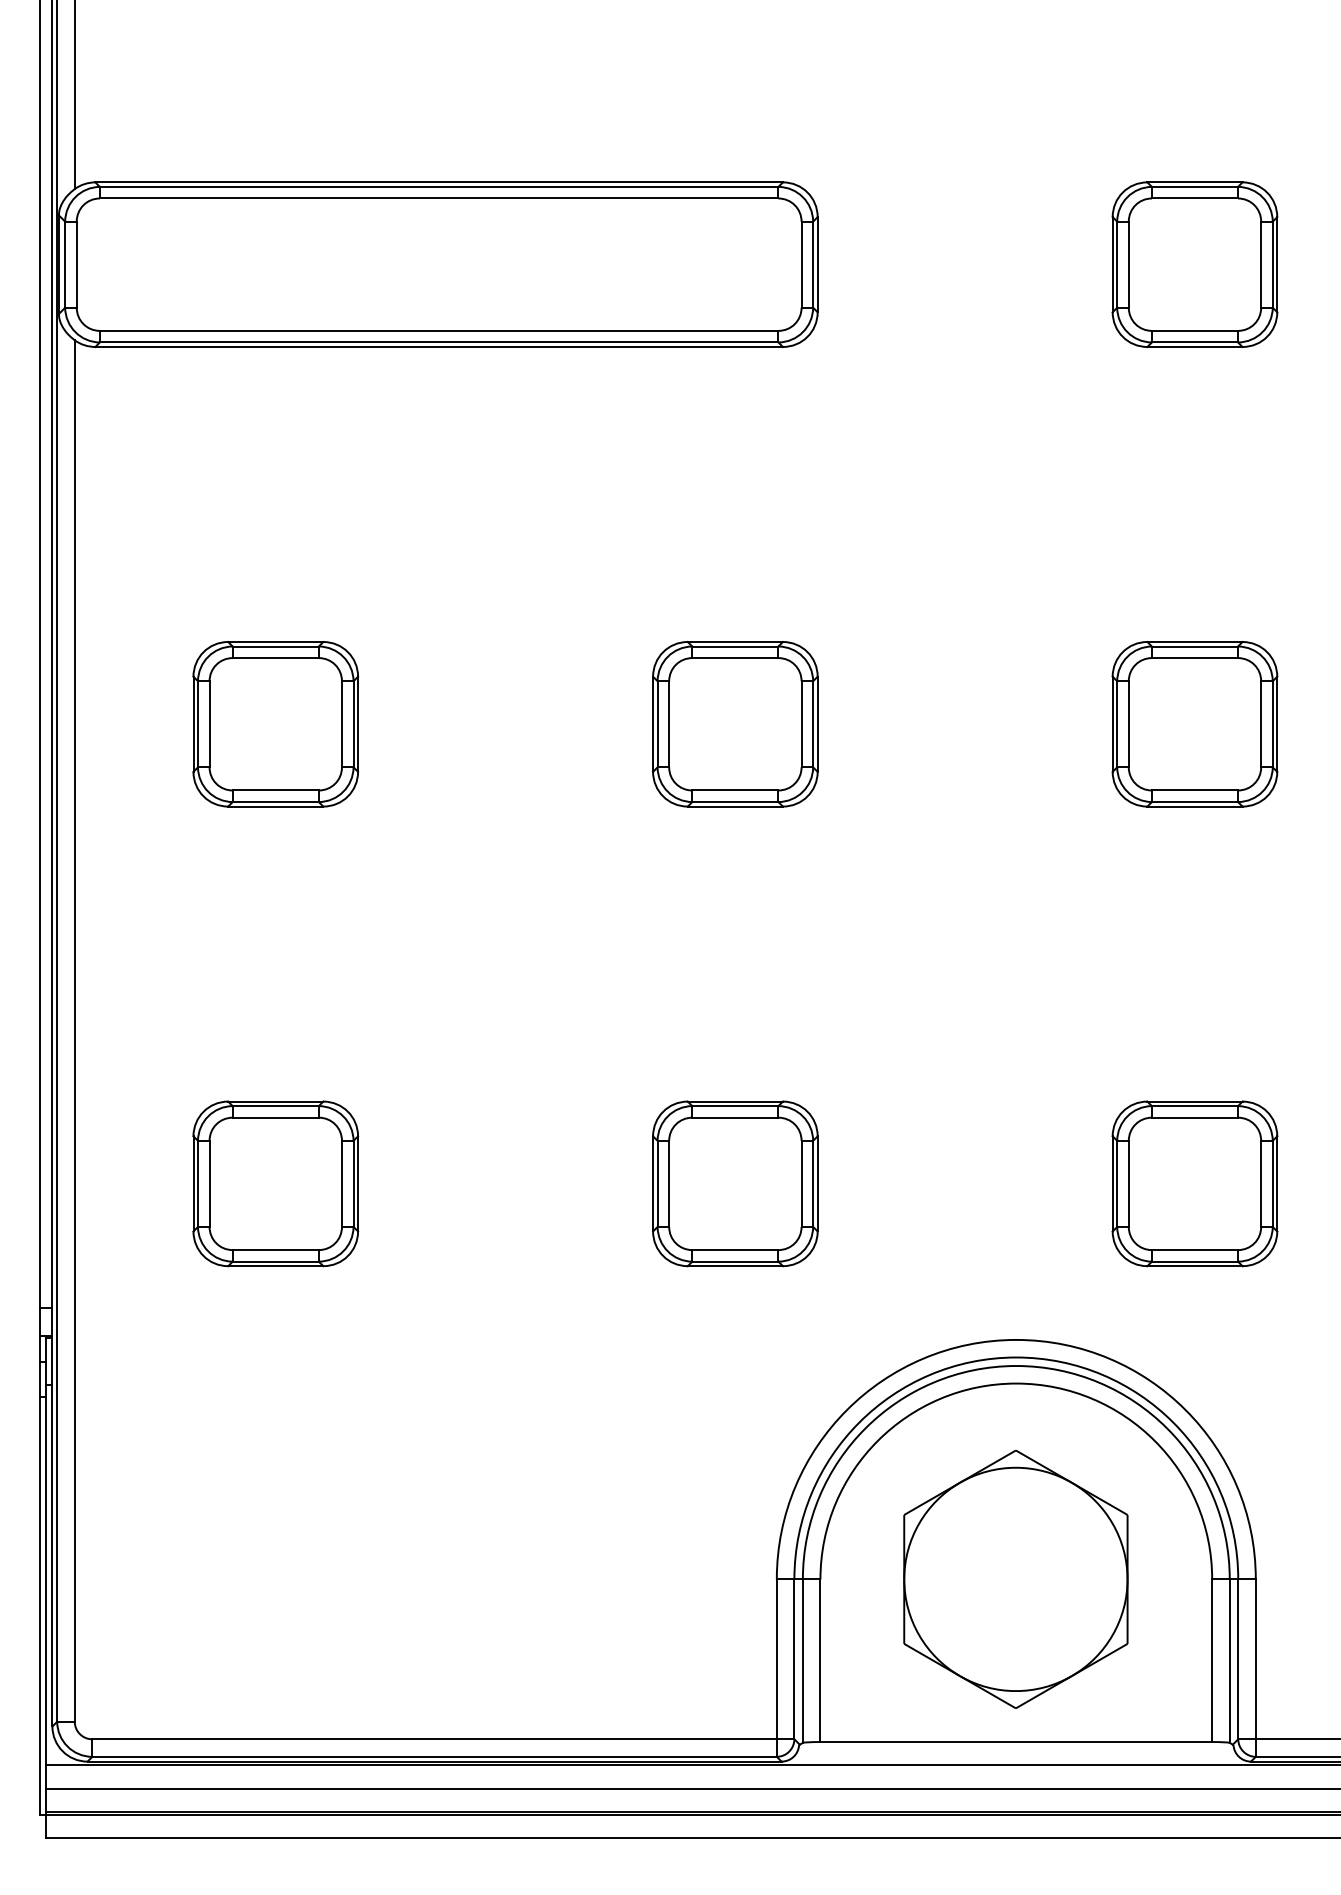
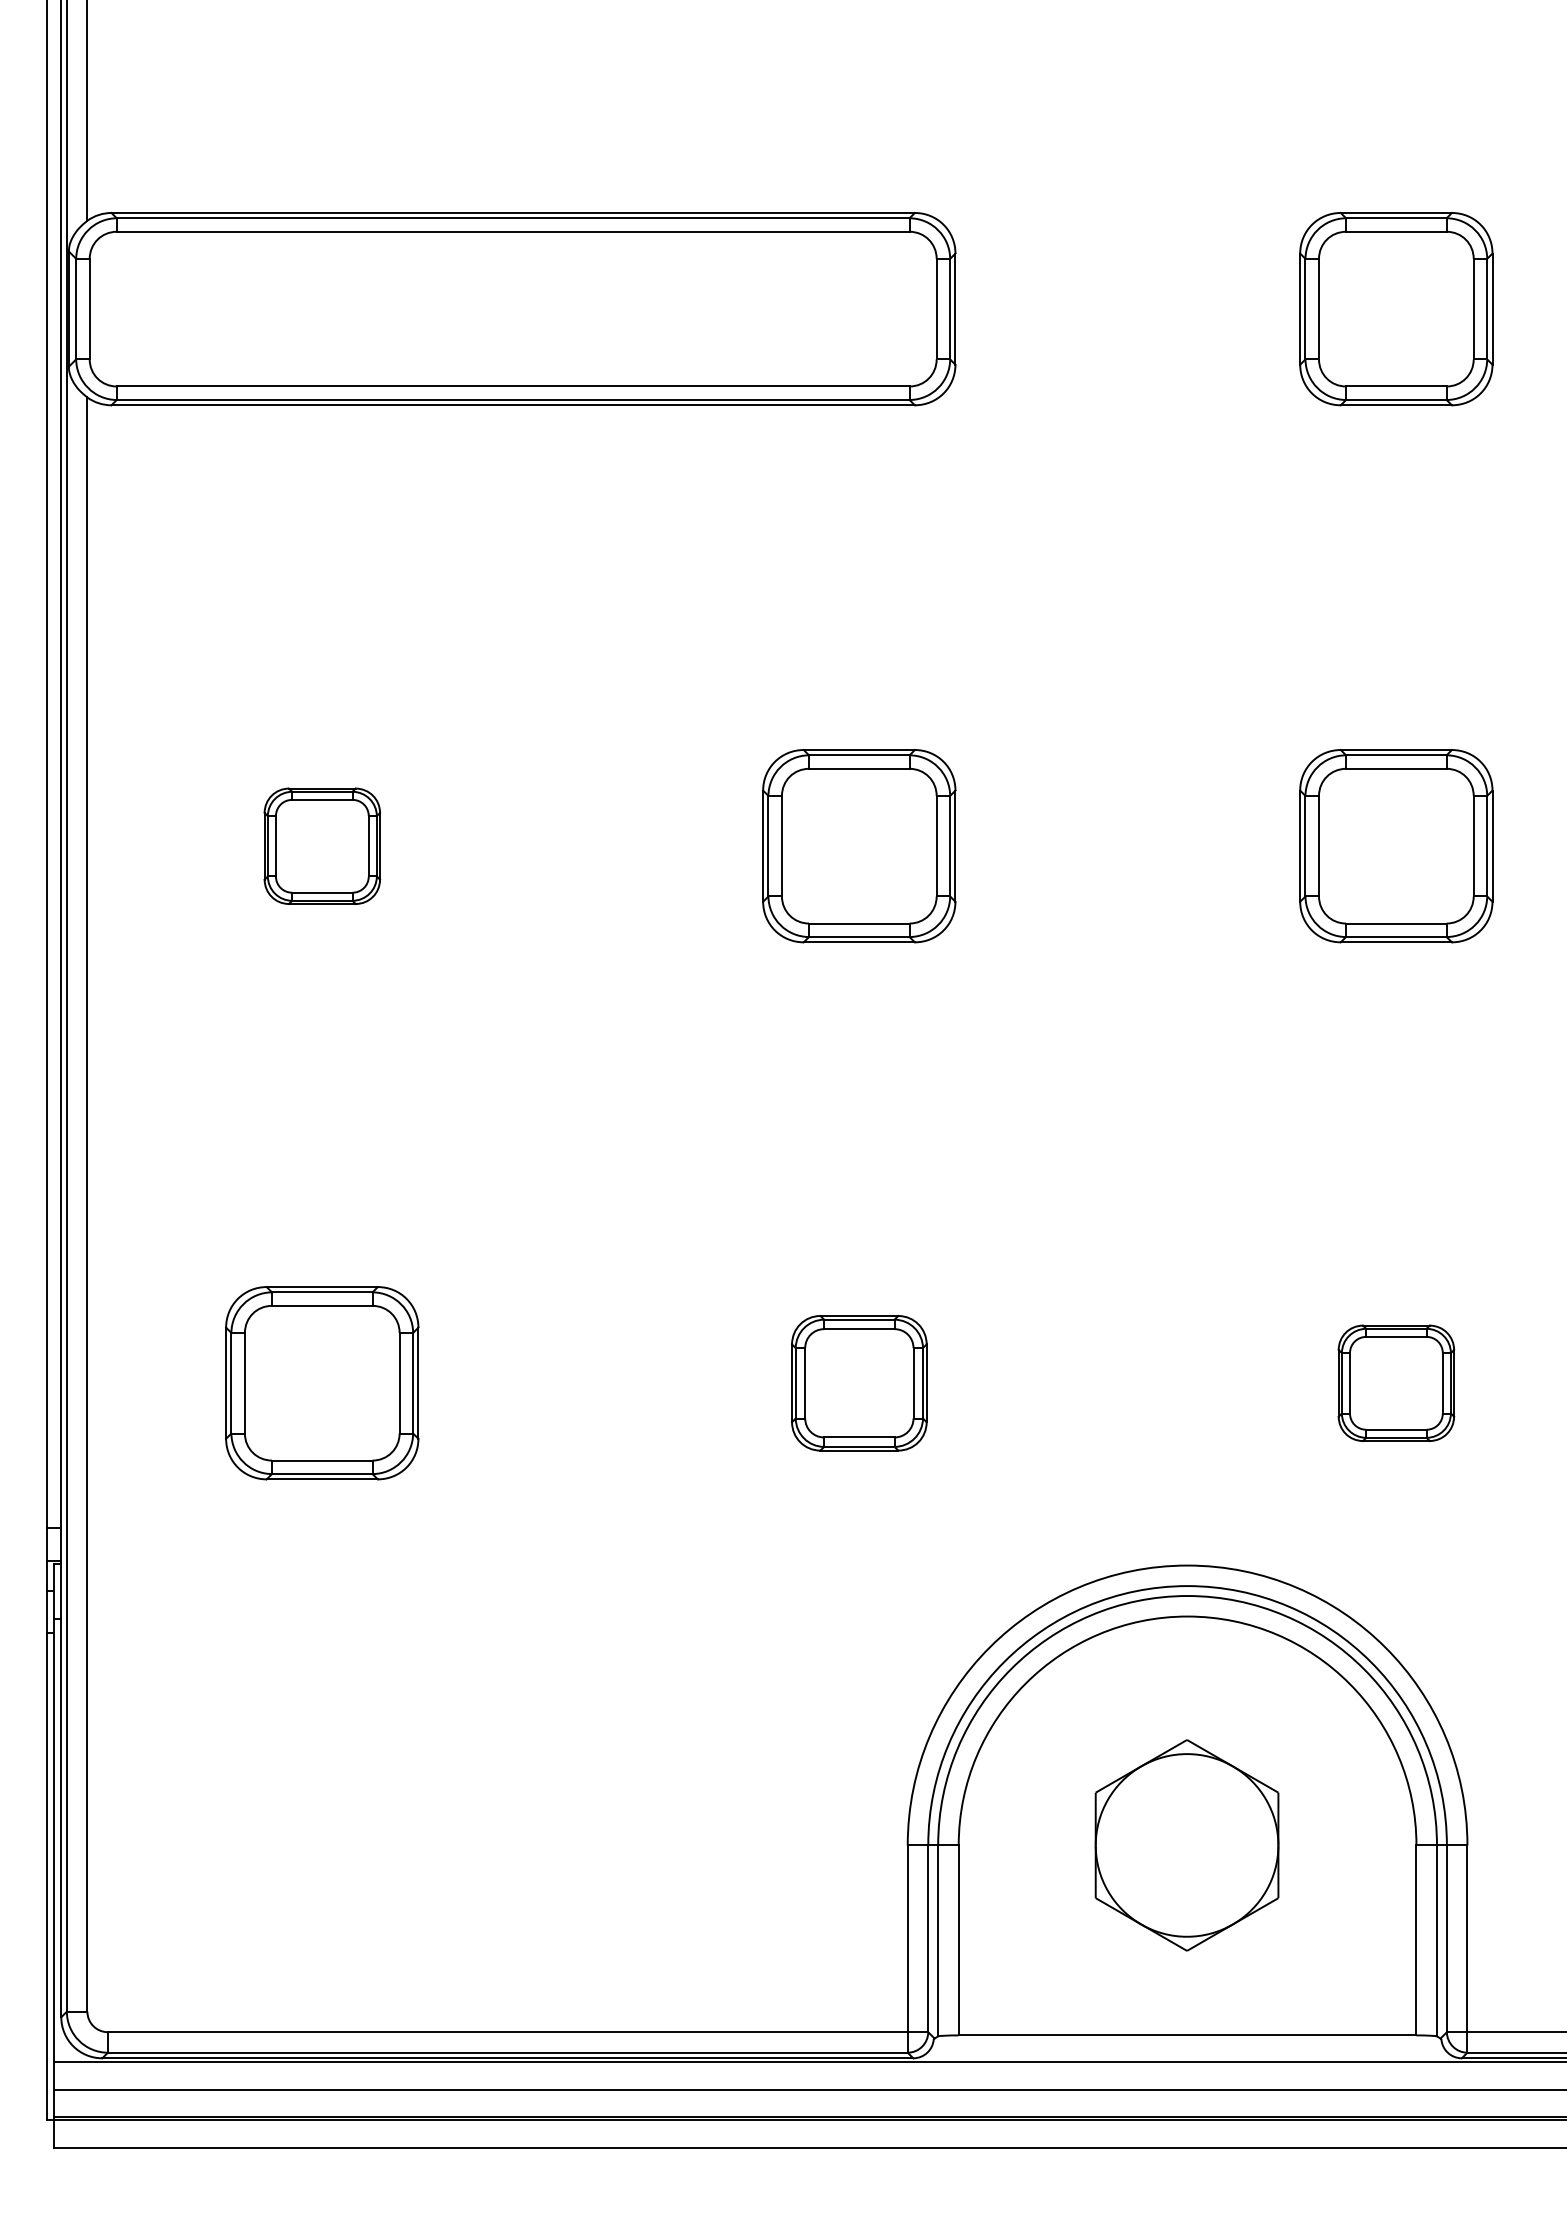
part: (275, 724) -> (322, 846), size x0.6
part: (735, 1184) -> (859, 1383), size x0.7
part: (1195, 1184) -> (1396, 1383), size x0.6
part: (1015, 1579) -> (1186, 1845), size x0.7

